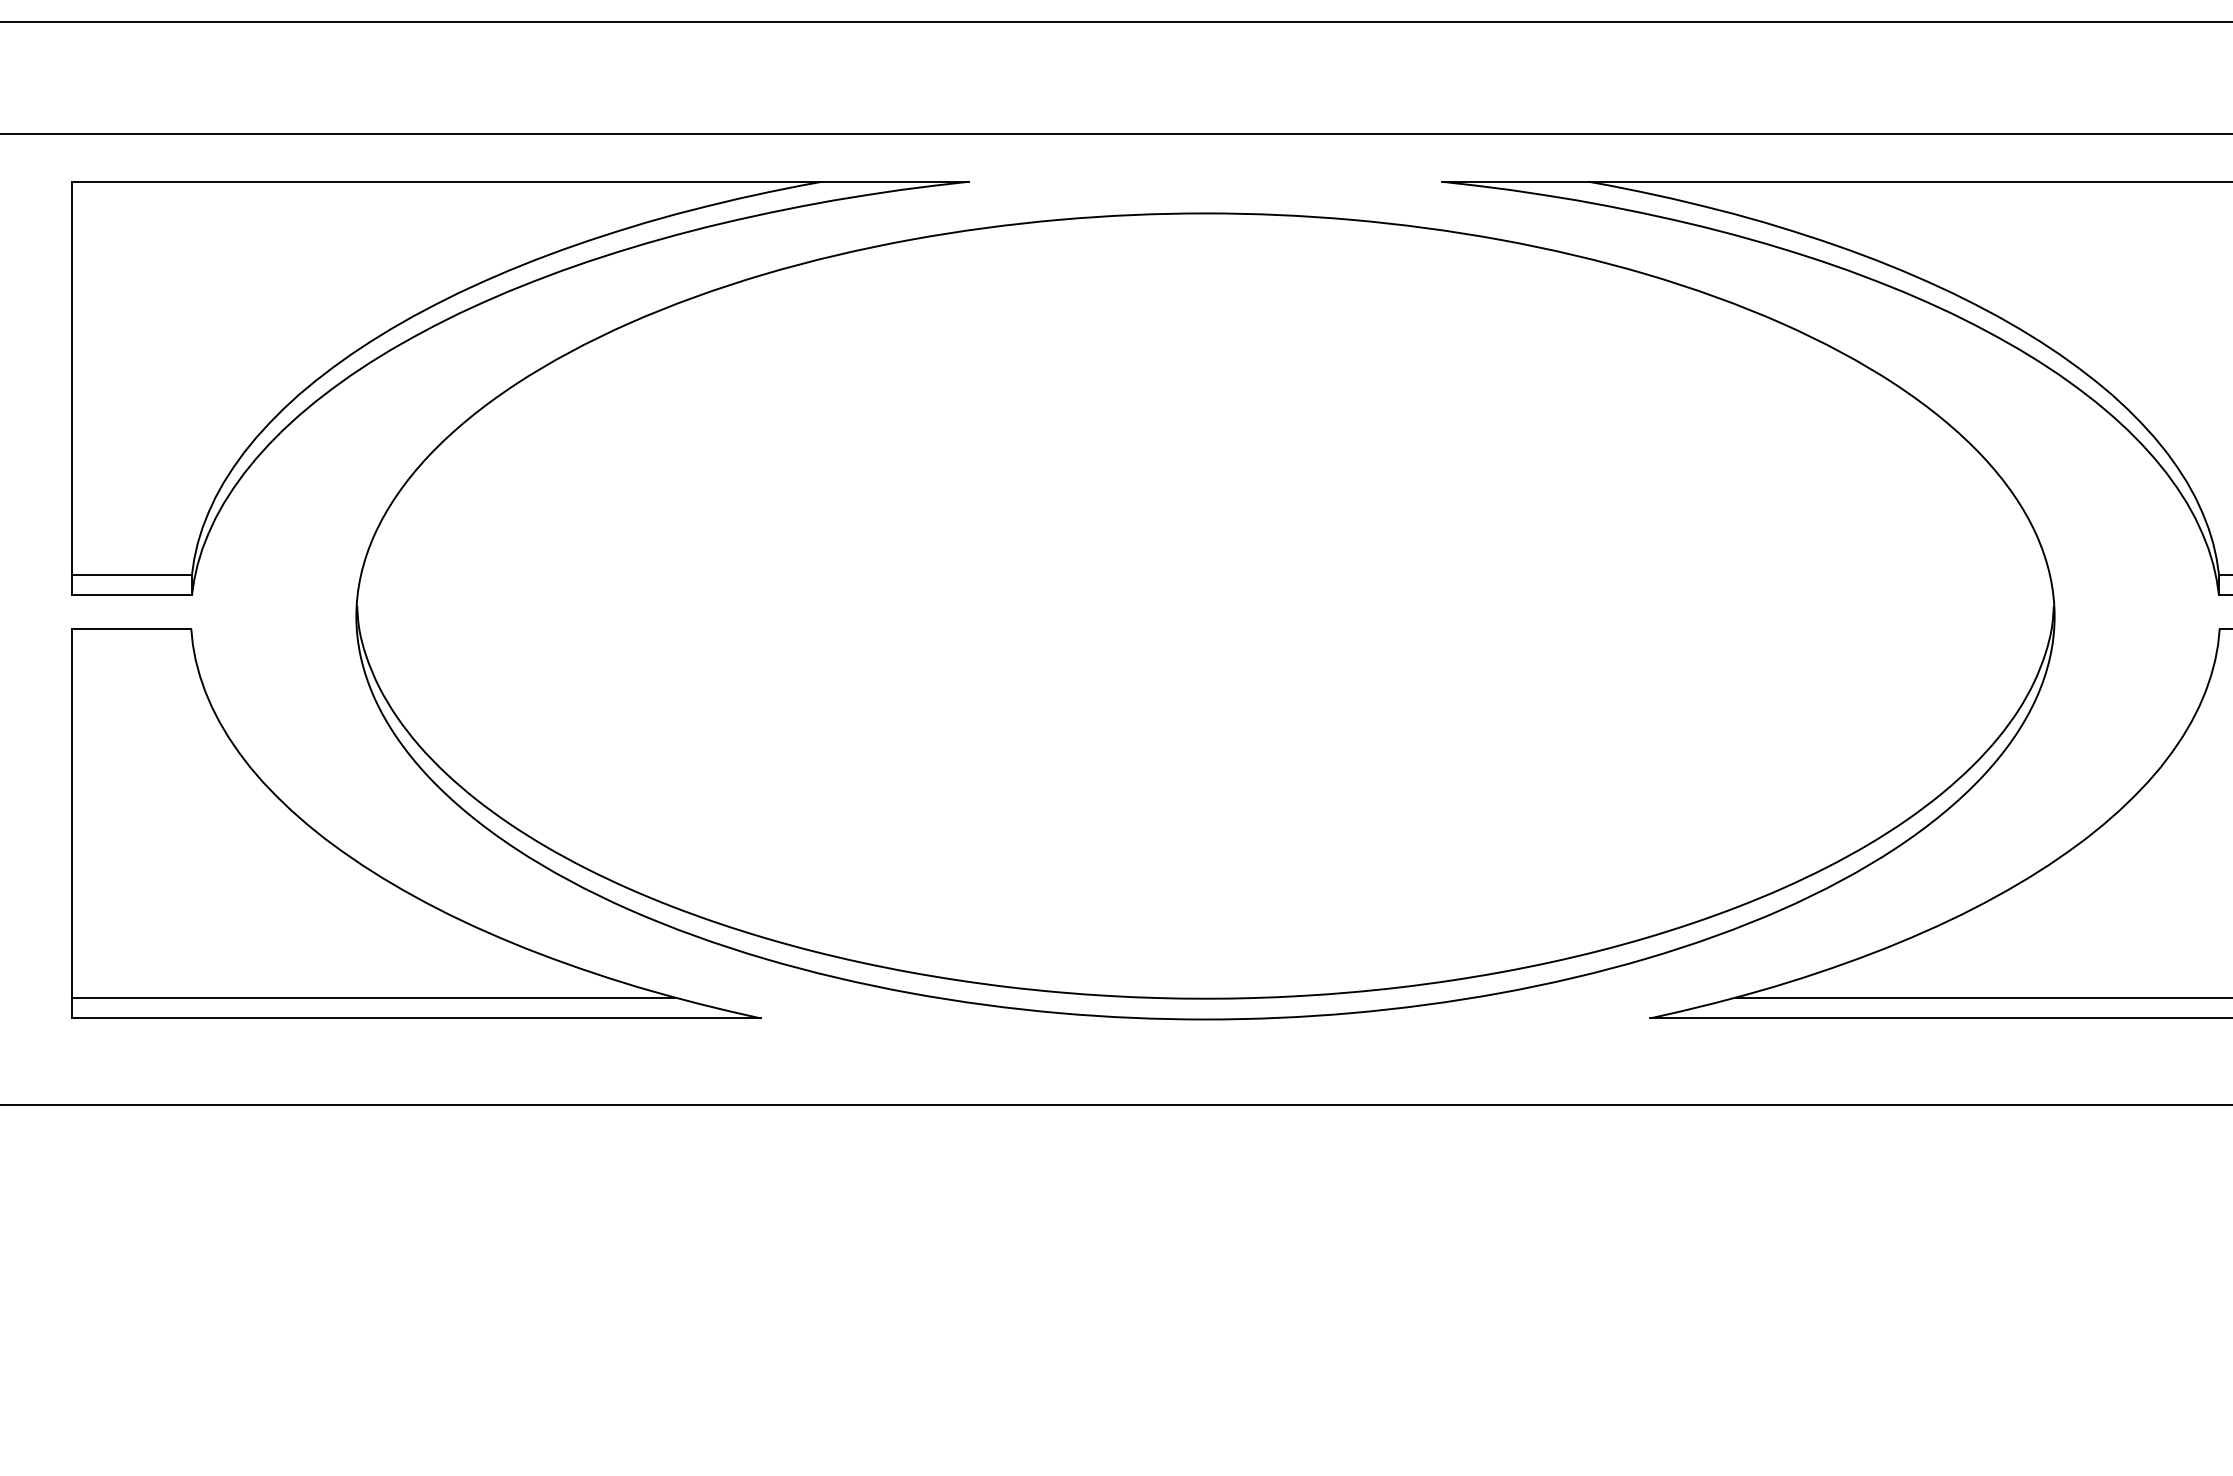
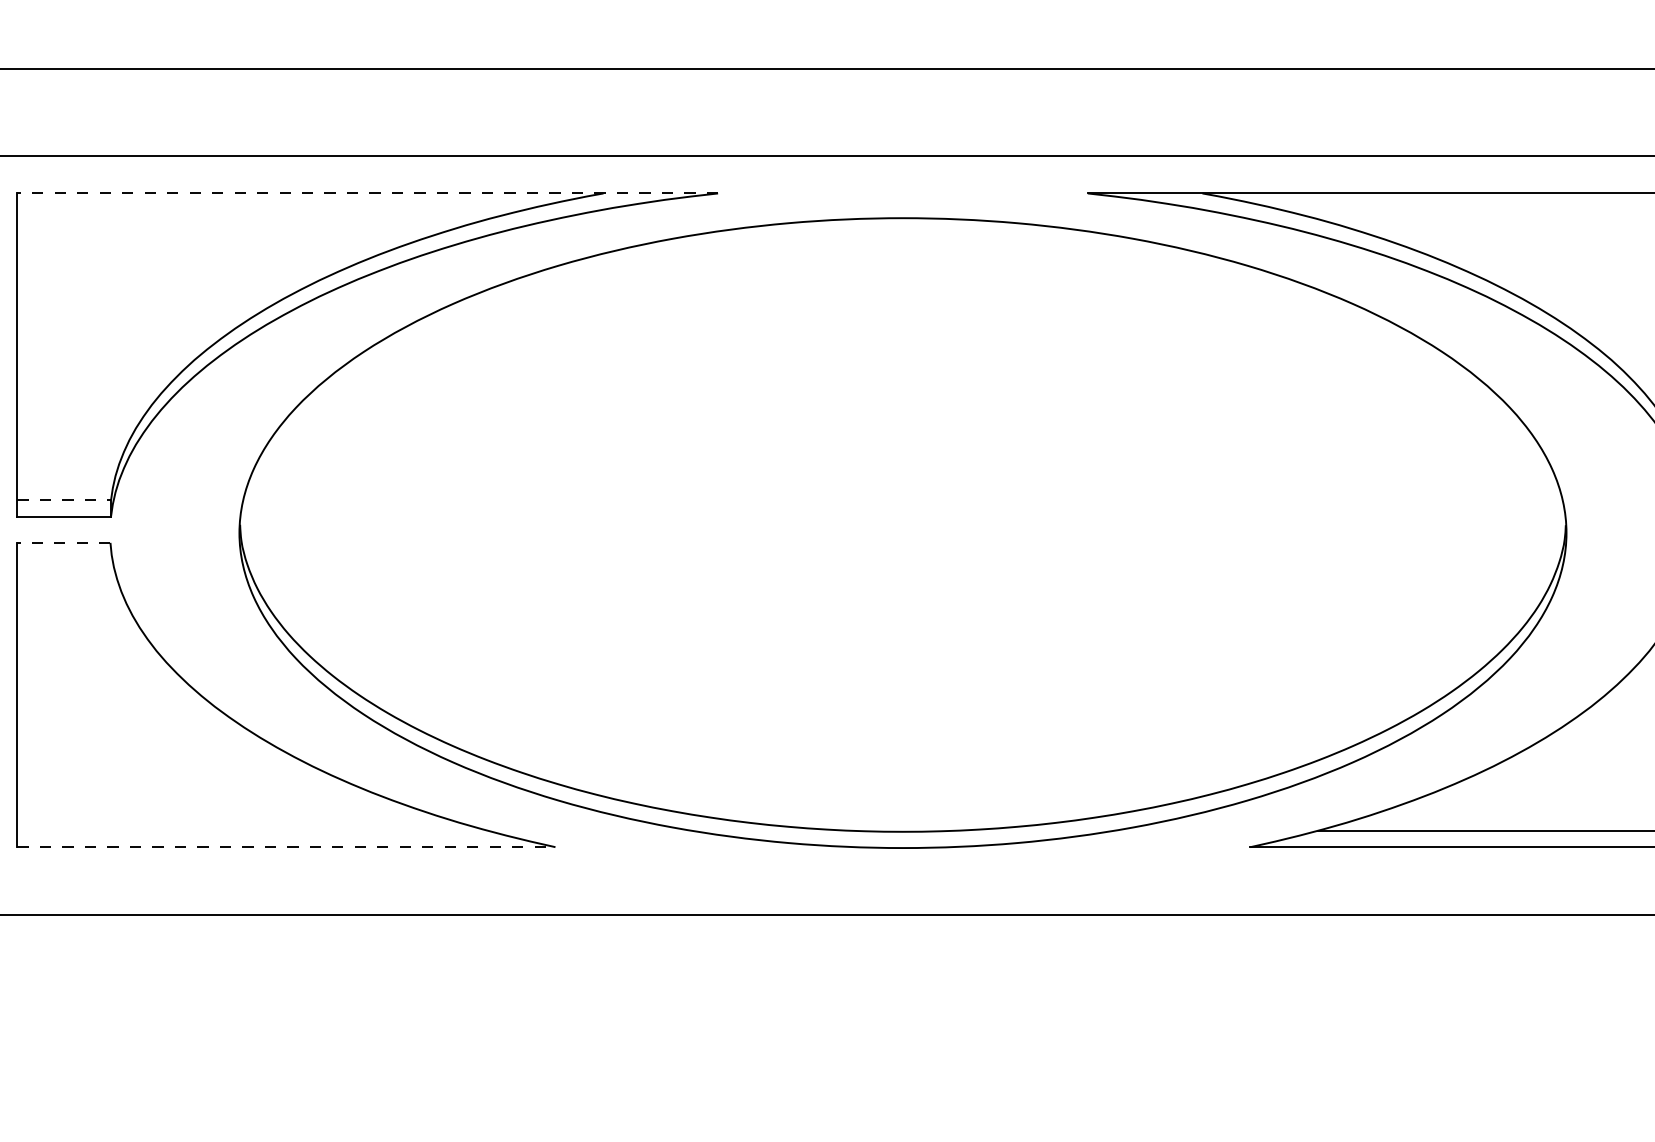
line: (520, 181) -> (367, 193), solid -> dashed
line: (132, 574) -> (64, 500), solid -> dashed
line: (131, 628) -> (63, 542), solid -> dashed
line: (373, 997) -> (252, 830), removed
line: (416, 1018) -> (286, 847), solid -> dashed

